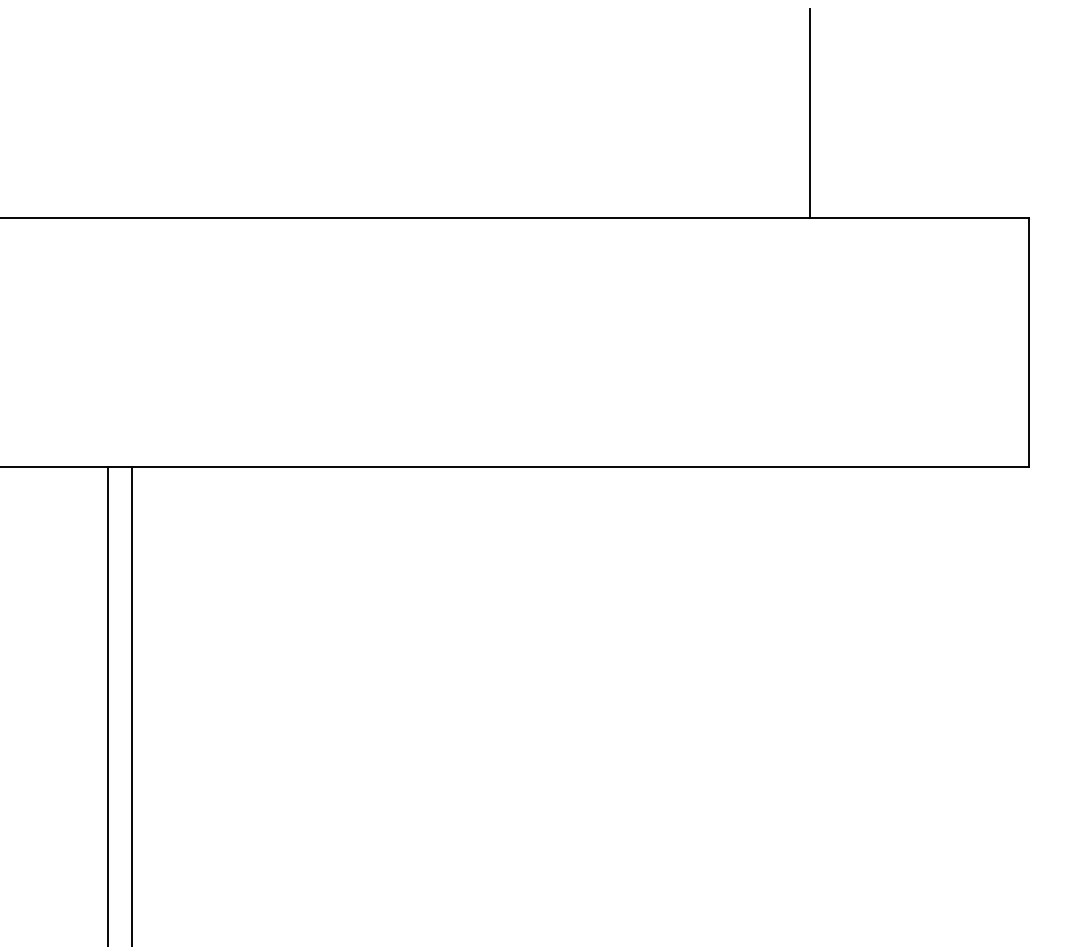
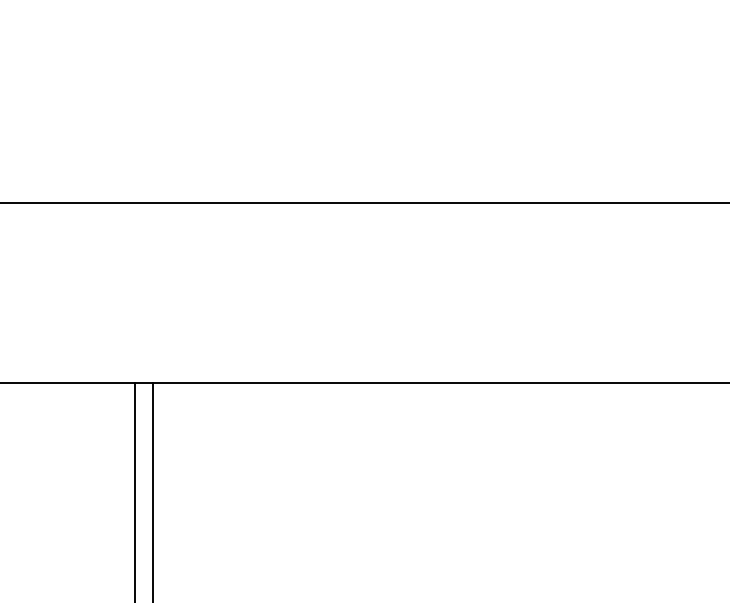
line: (810, 113) -> (643, 127), removed

